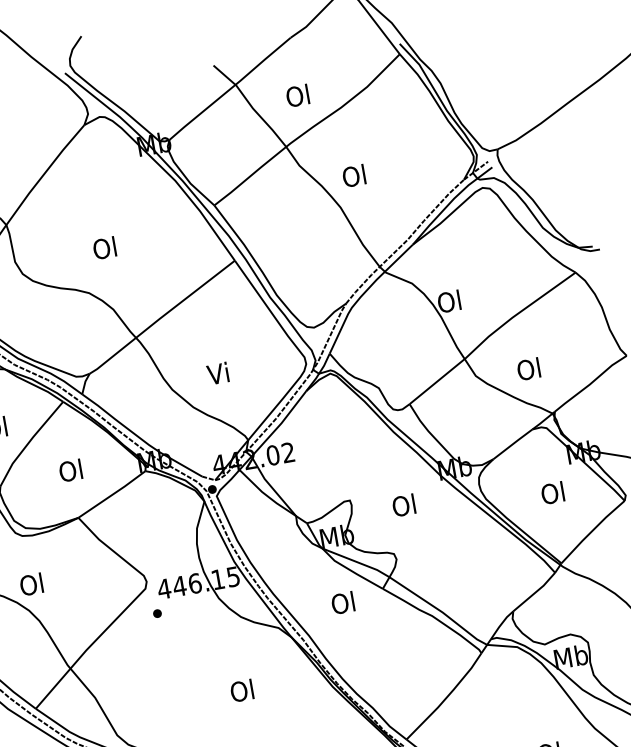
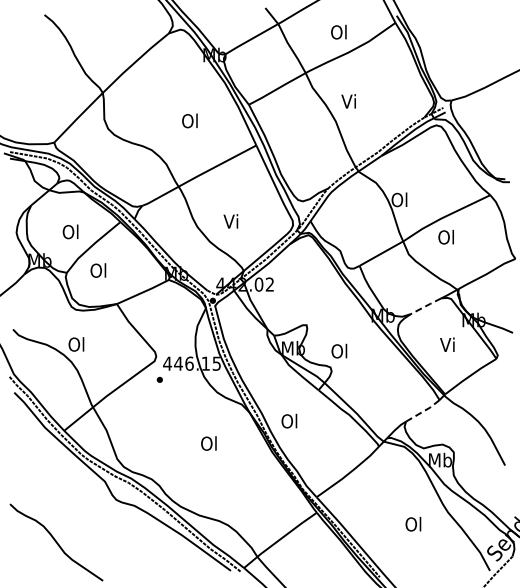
text: (297, 94) -> (338, 31), moved
text: (353, 176) -> (348, 101), Ol -> Vi
text: (103, 247) -> (189, 120), moved
text: (527, 369) -> (445, 237), moved
line: (513, 444) -> (426, 306), solid -> dashed
text: (70, 470) -> (98, 270), moved
text: (552, 492) -> (447, 344), Ol -> Vi
text: (403, 504) -> (339, 350), moved
line: (536, 592) -> (424, 411), solid -> dashed
text: (343, 602) -> (289, 420), moved

